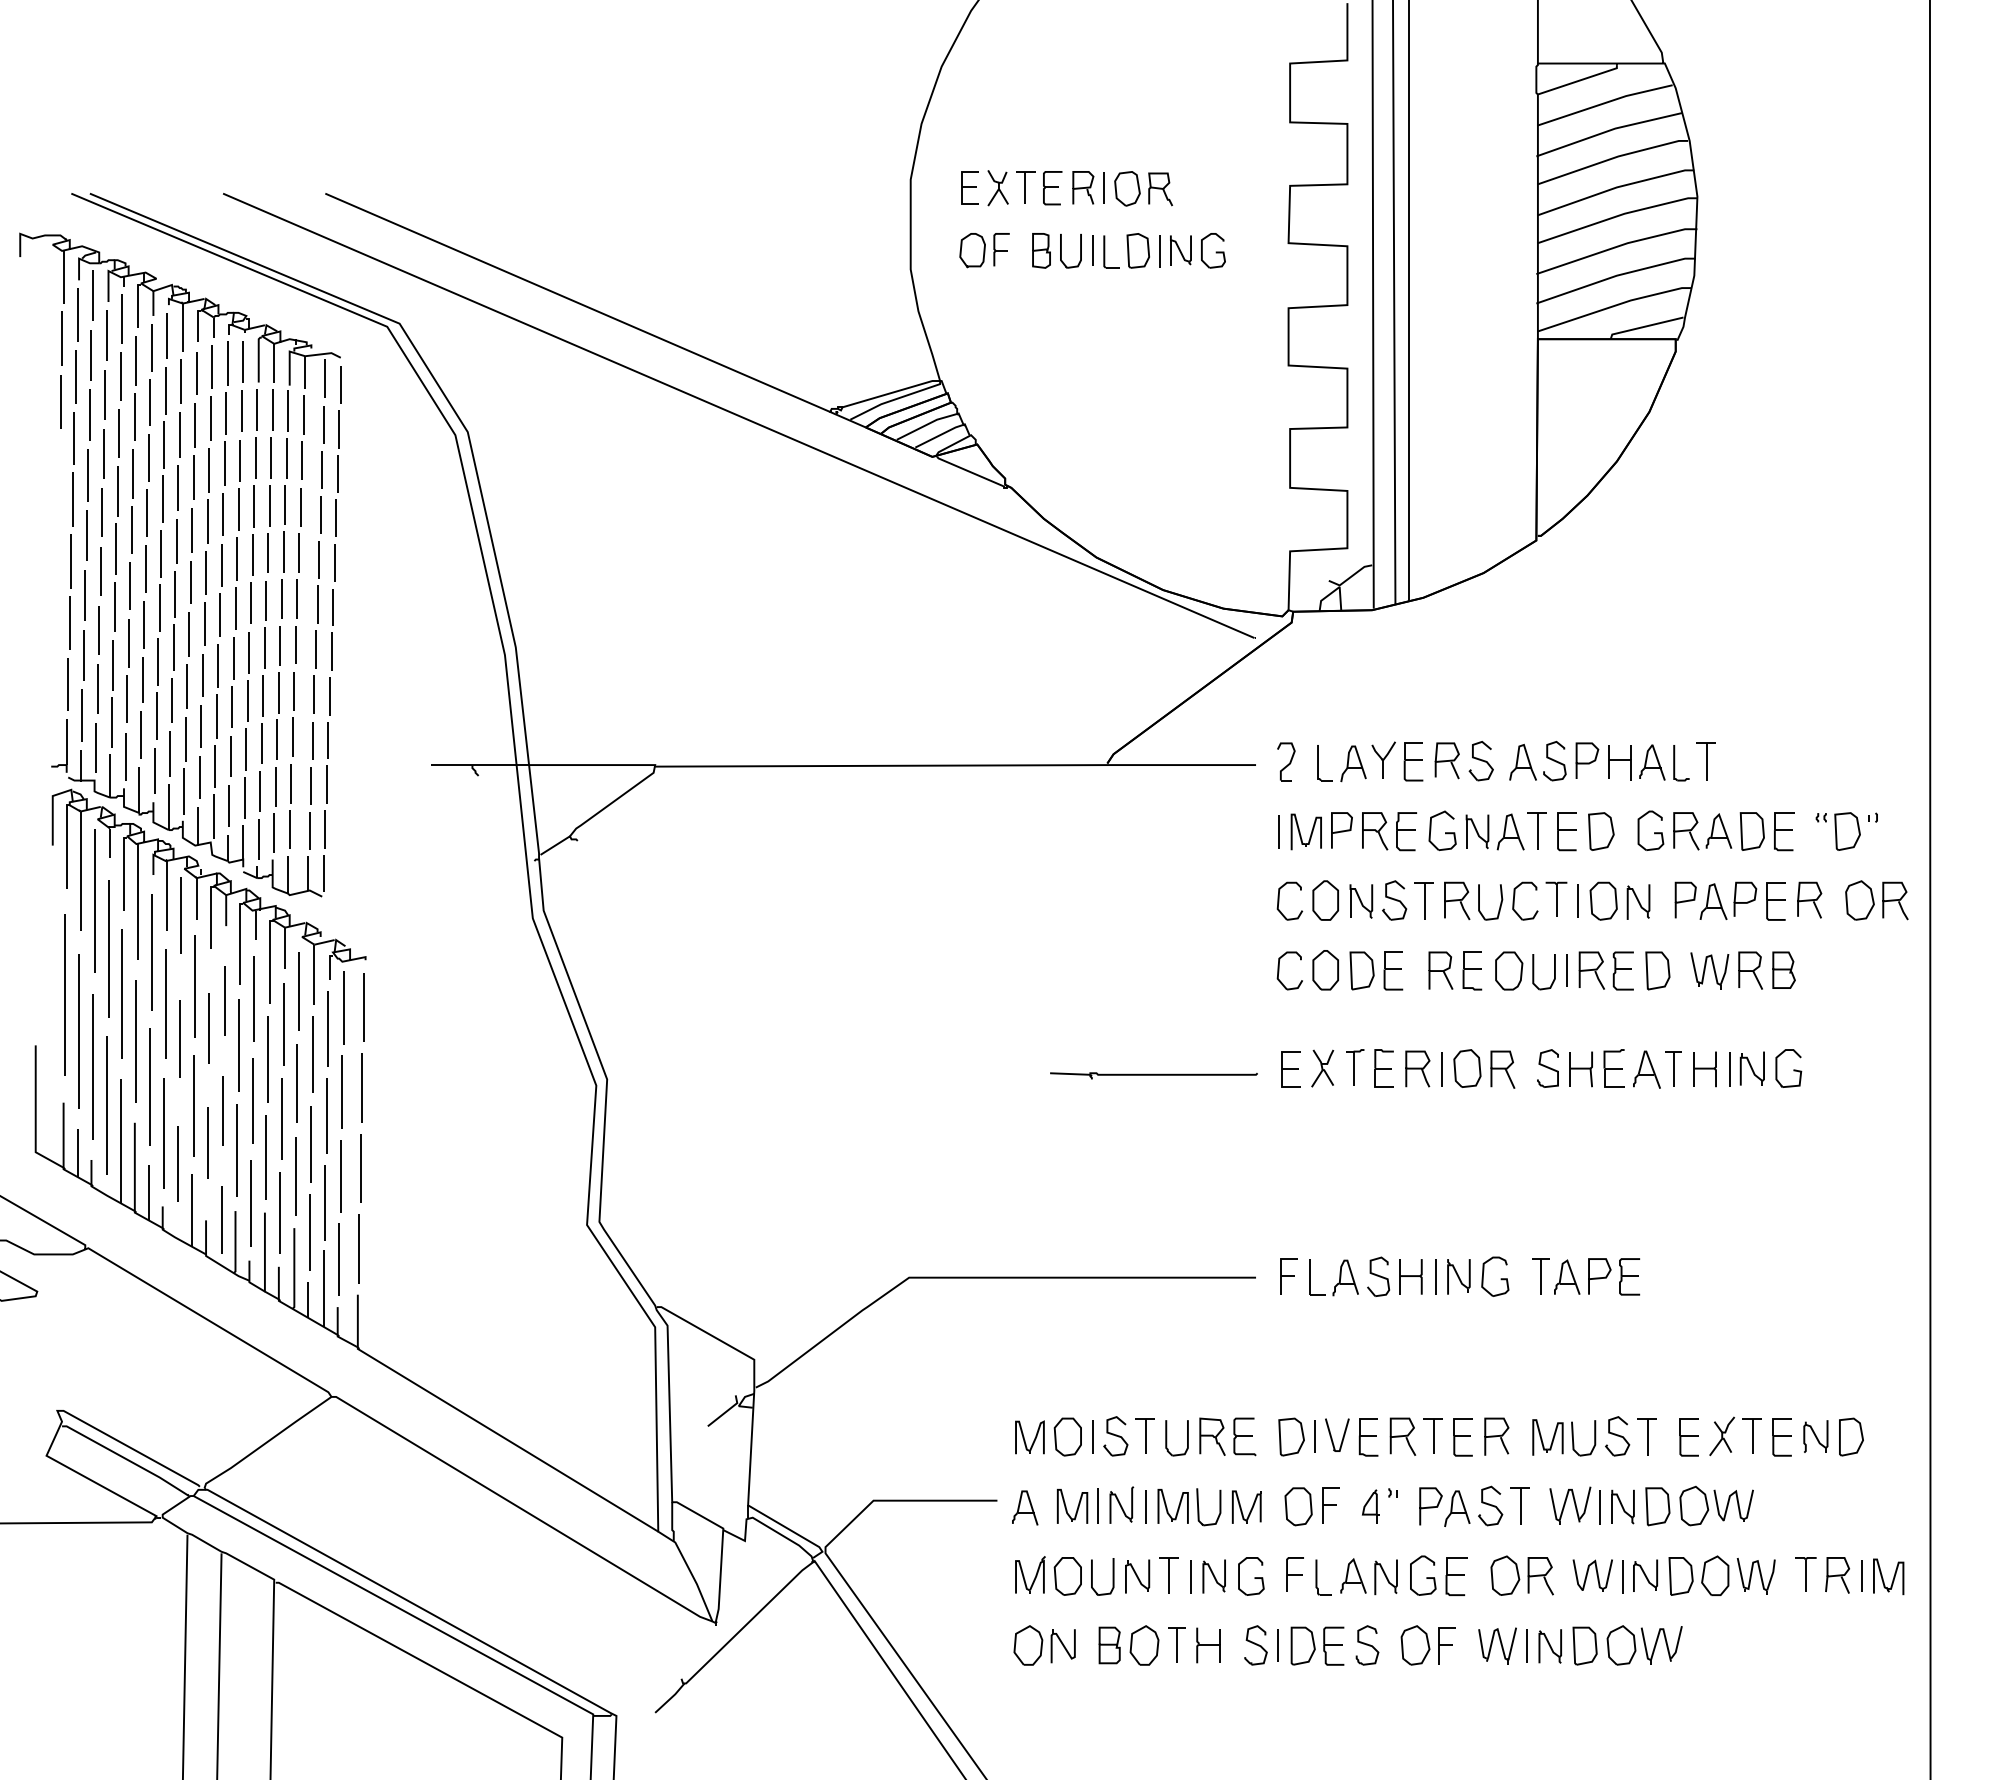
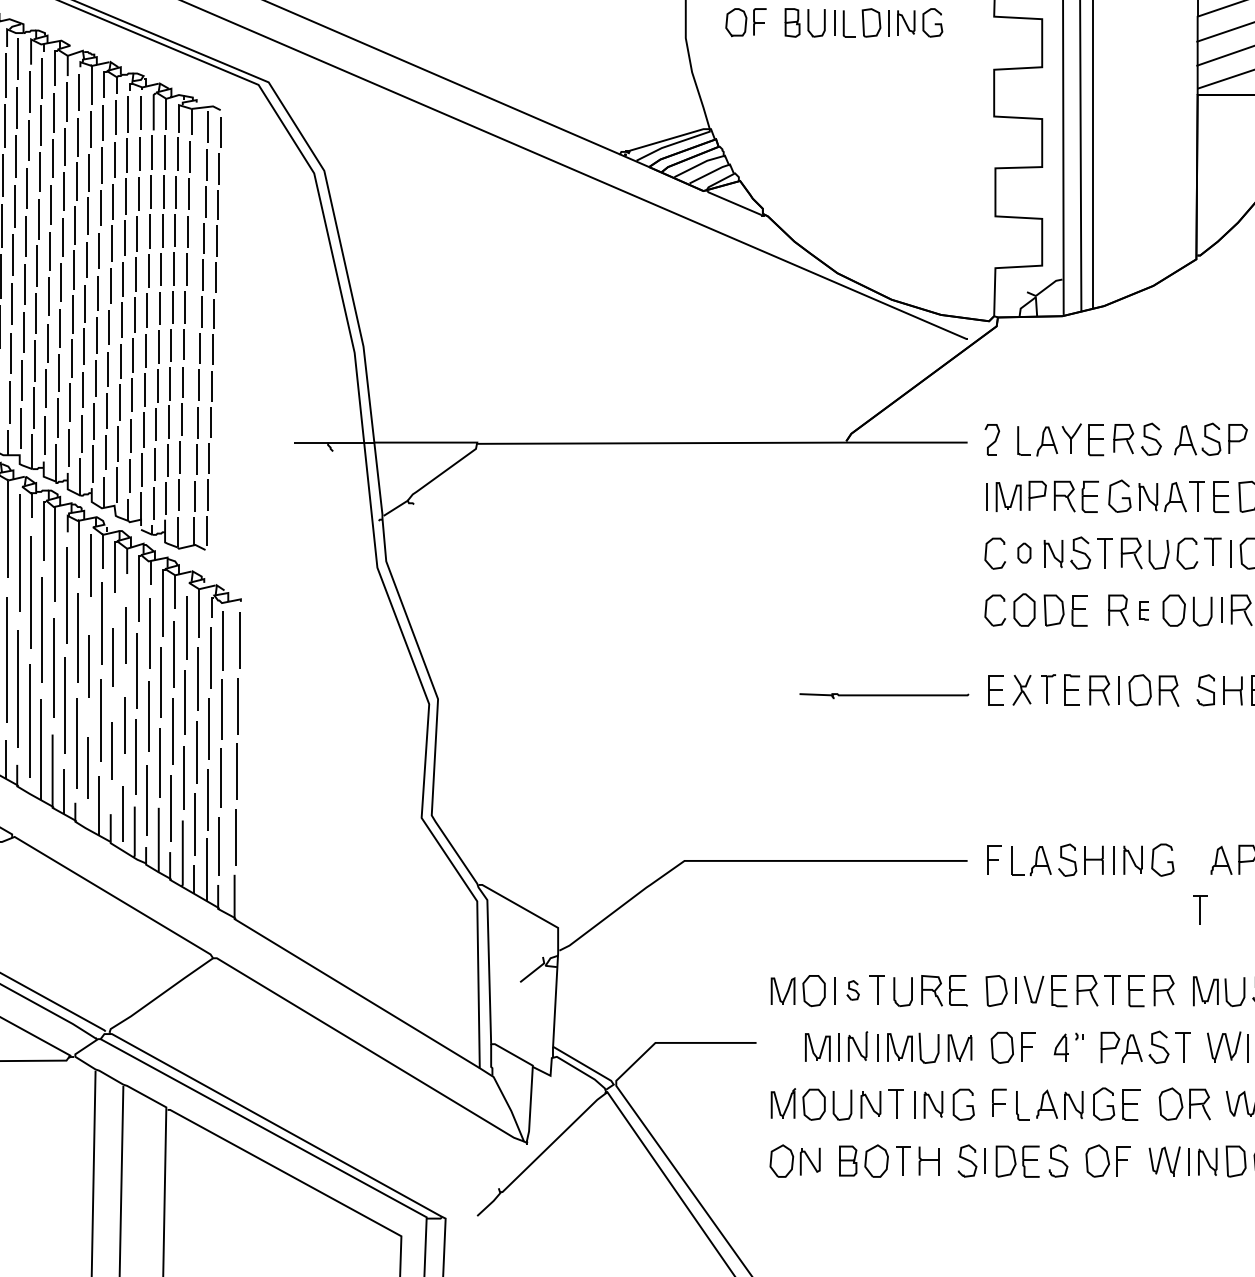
part: (1325, 900) -> (1024, 553), size x0.6
part: (1472, 970) -> (1144, 610), size x0.6
part: (1540, 1276) -> (1199, 909), moved
part: (1115, 1436) -> (852, 990), size x0.6
part: (1025, 1507) -> (779, 1048), removed

